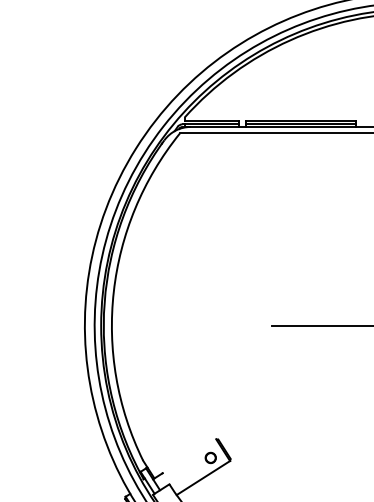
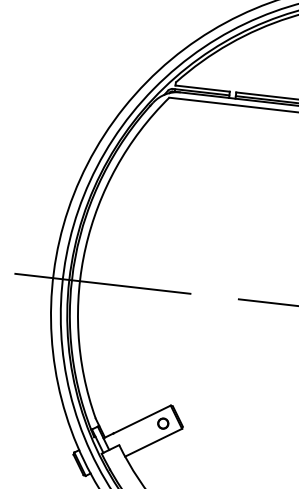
line: (134, 325) -> (102, 283), added
line: (189, 456) -> (142, 419), added

